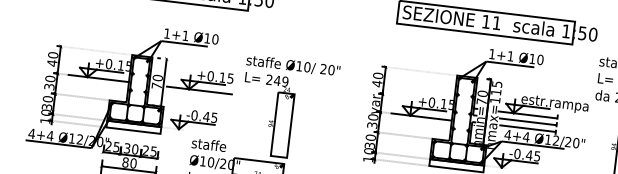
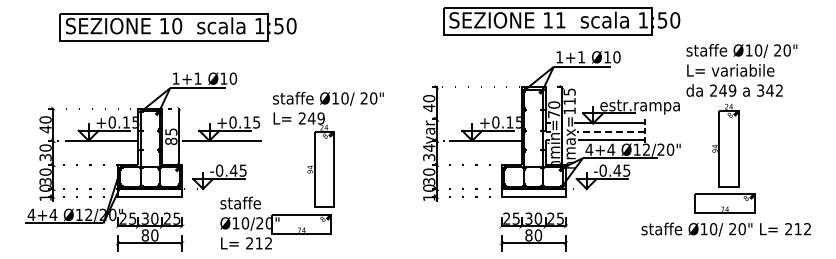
text: (157, 81) -> (171, 136), 70 -> 85
text: (373, 117) -> (429, 147), 30 -> 34
line: (527, 121) -> (610, 131), solid -> dashed

